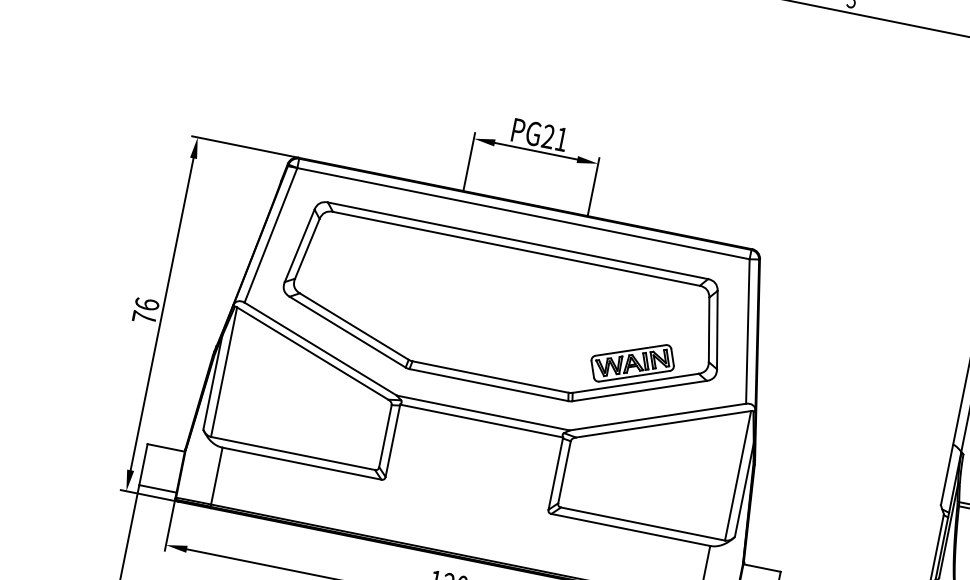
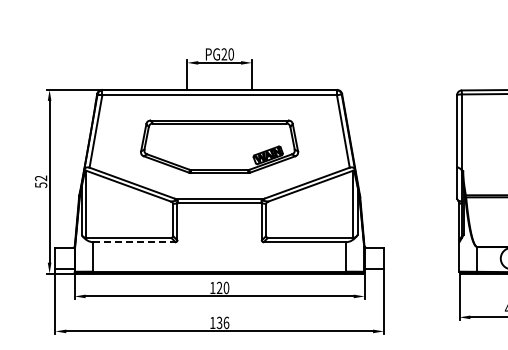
text: (560, 139) -> (230, 54), PG21 -> PG20
text: (146, 310) -> (41, 181), 76 -> 52
part: (503, 312) -> (219, 146), size x0.7
line: (302, 464) -> (134, 242), solid -> dashed

